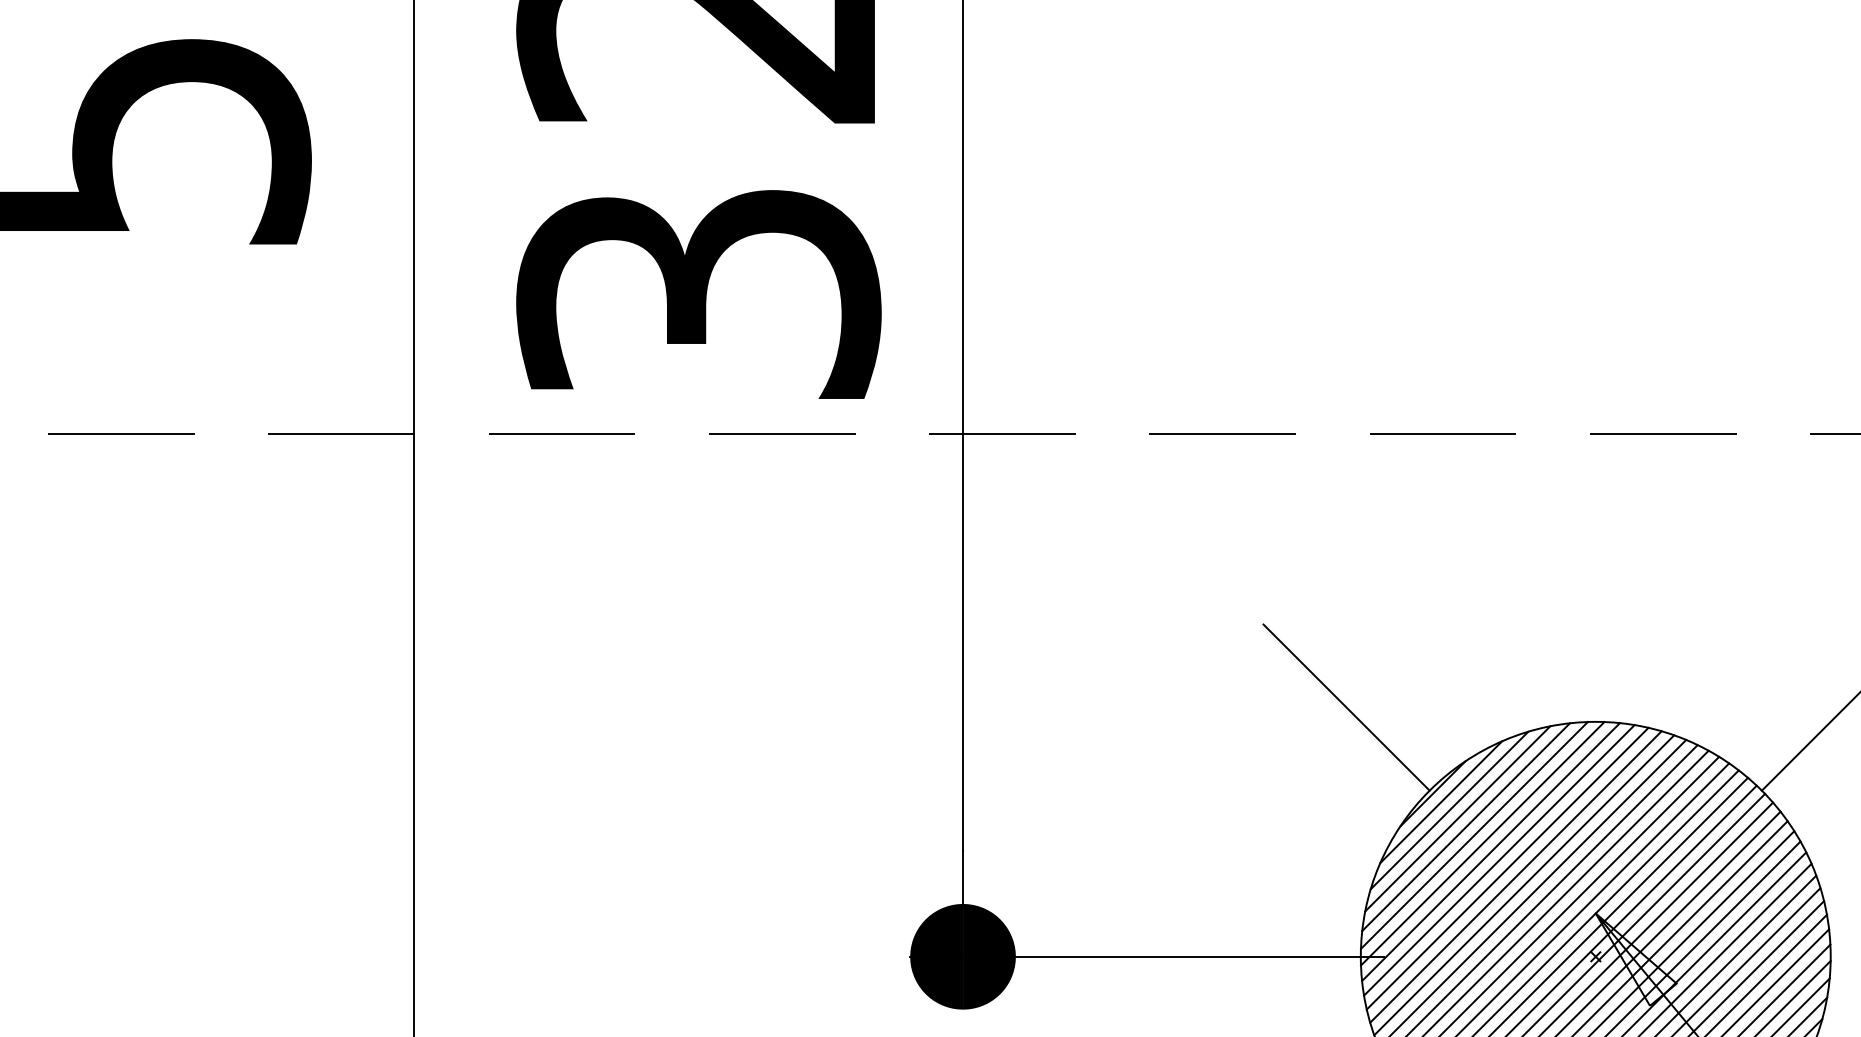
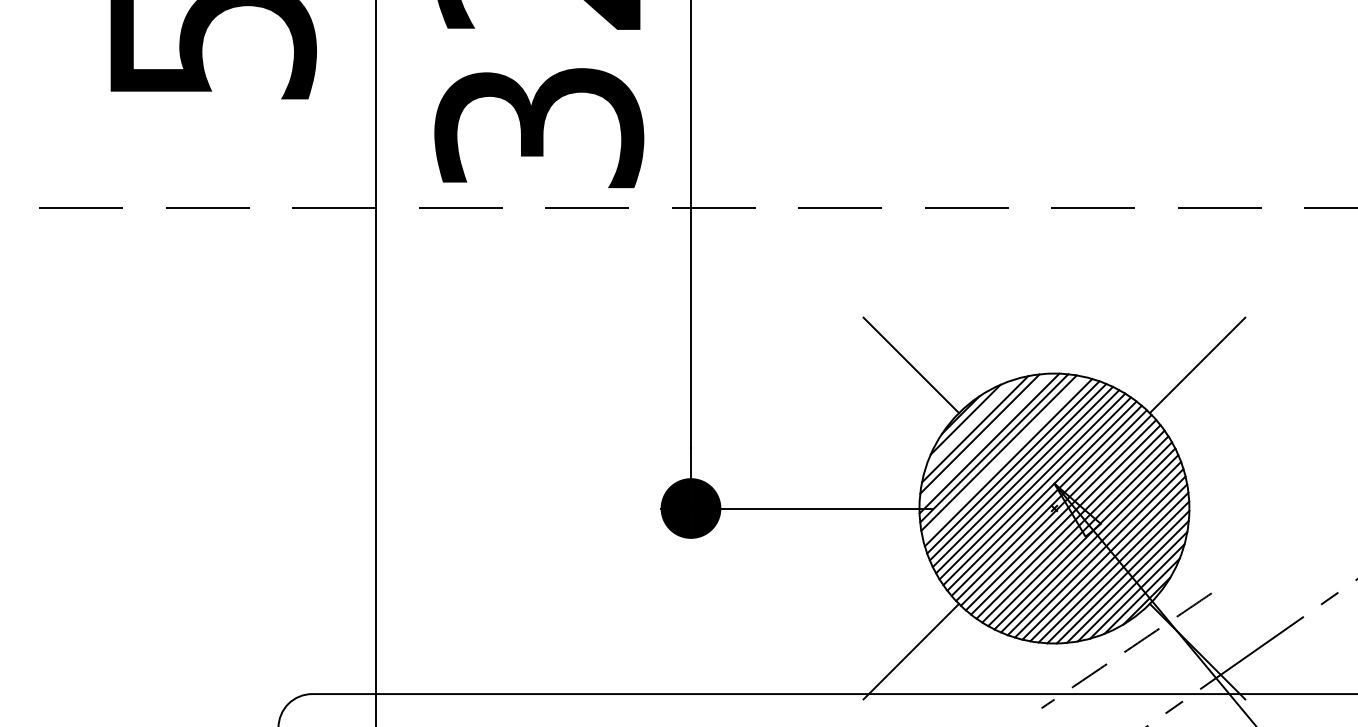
line: (1449, 810) -> (970, 424), removed
line: (1474, 834) -> (984, 438), removed
line: (1507, 867) -> (1003, 457), removed

